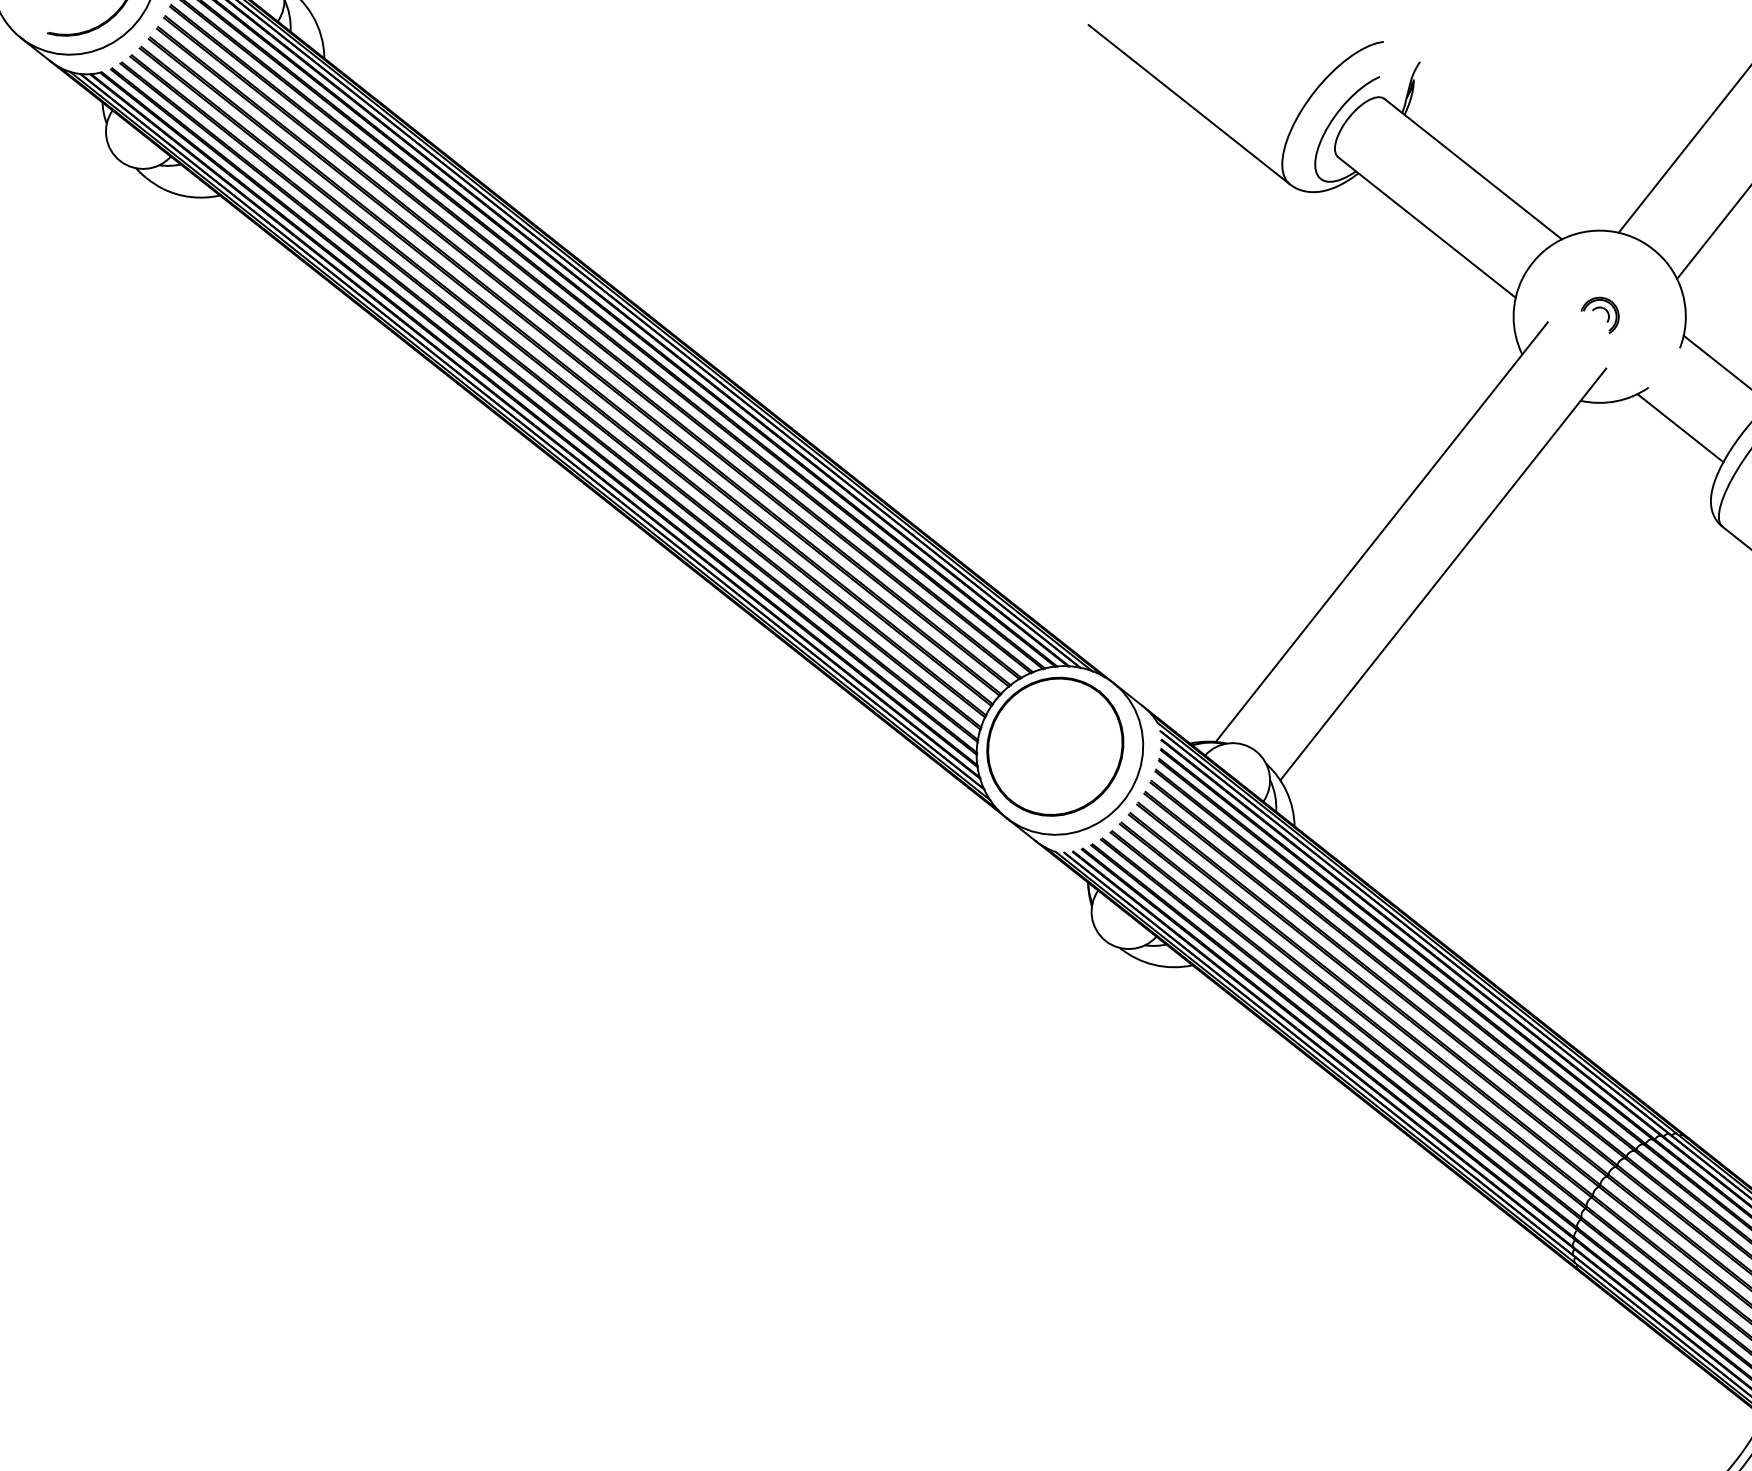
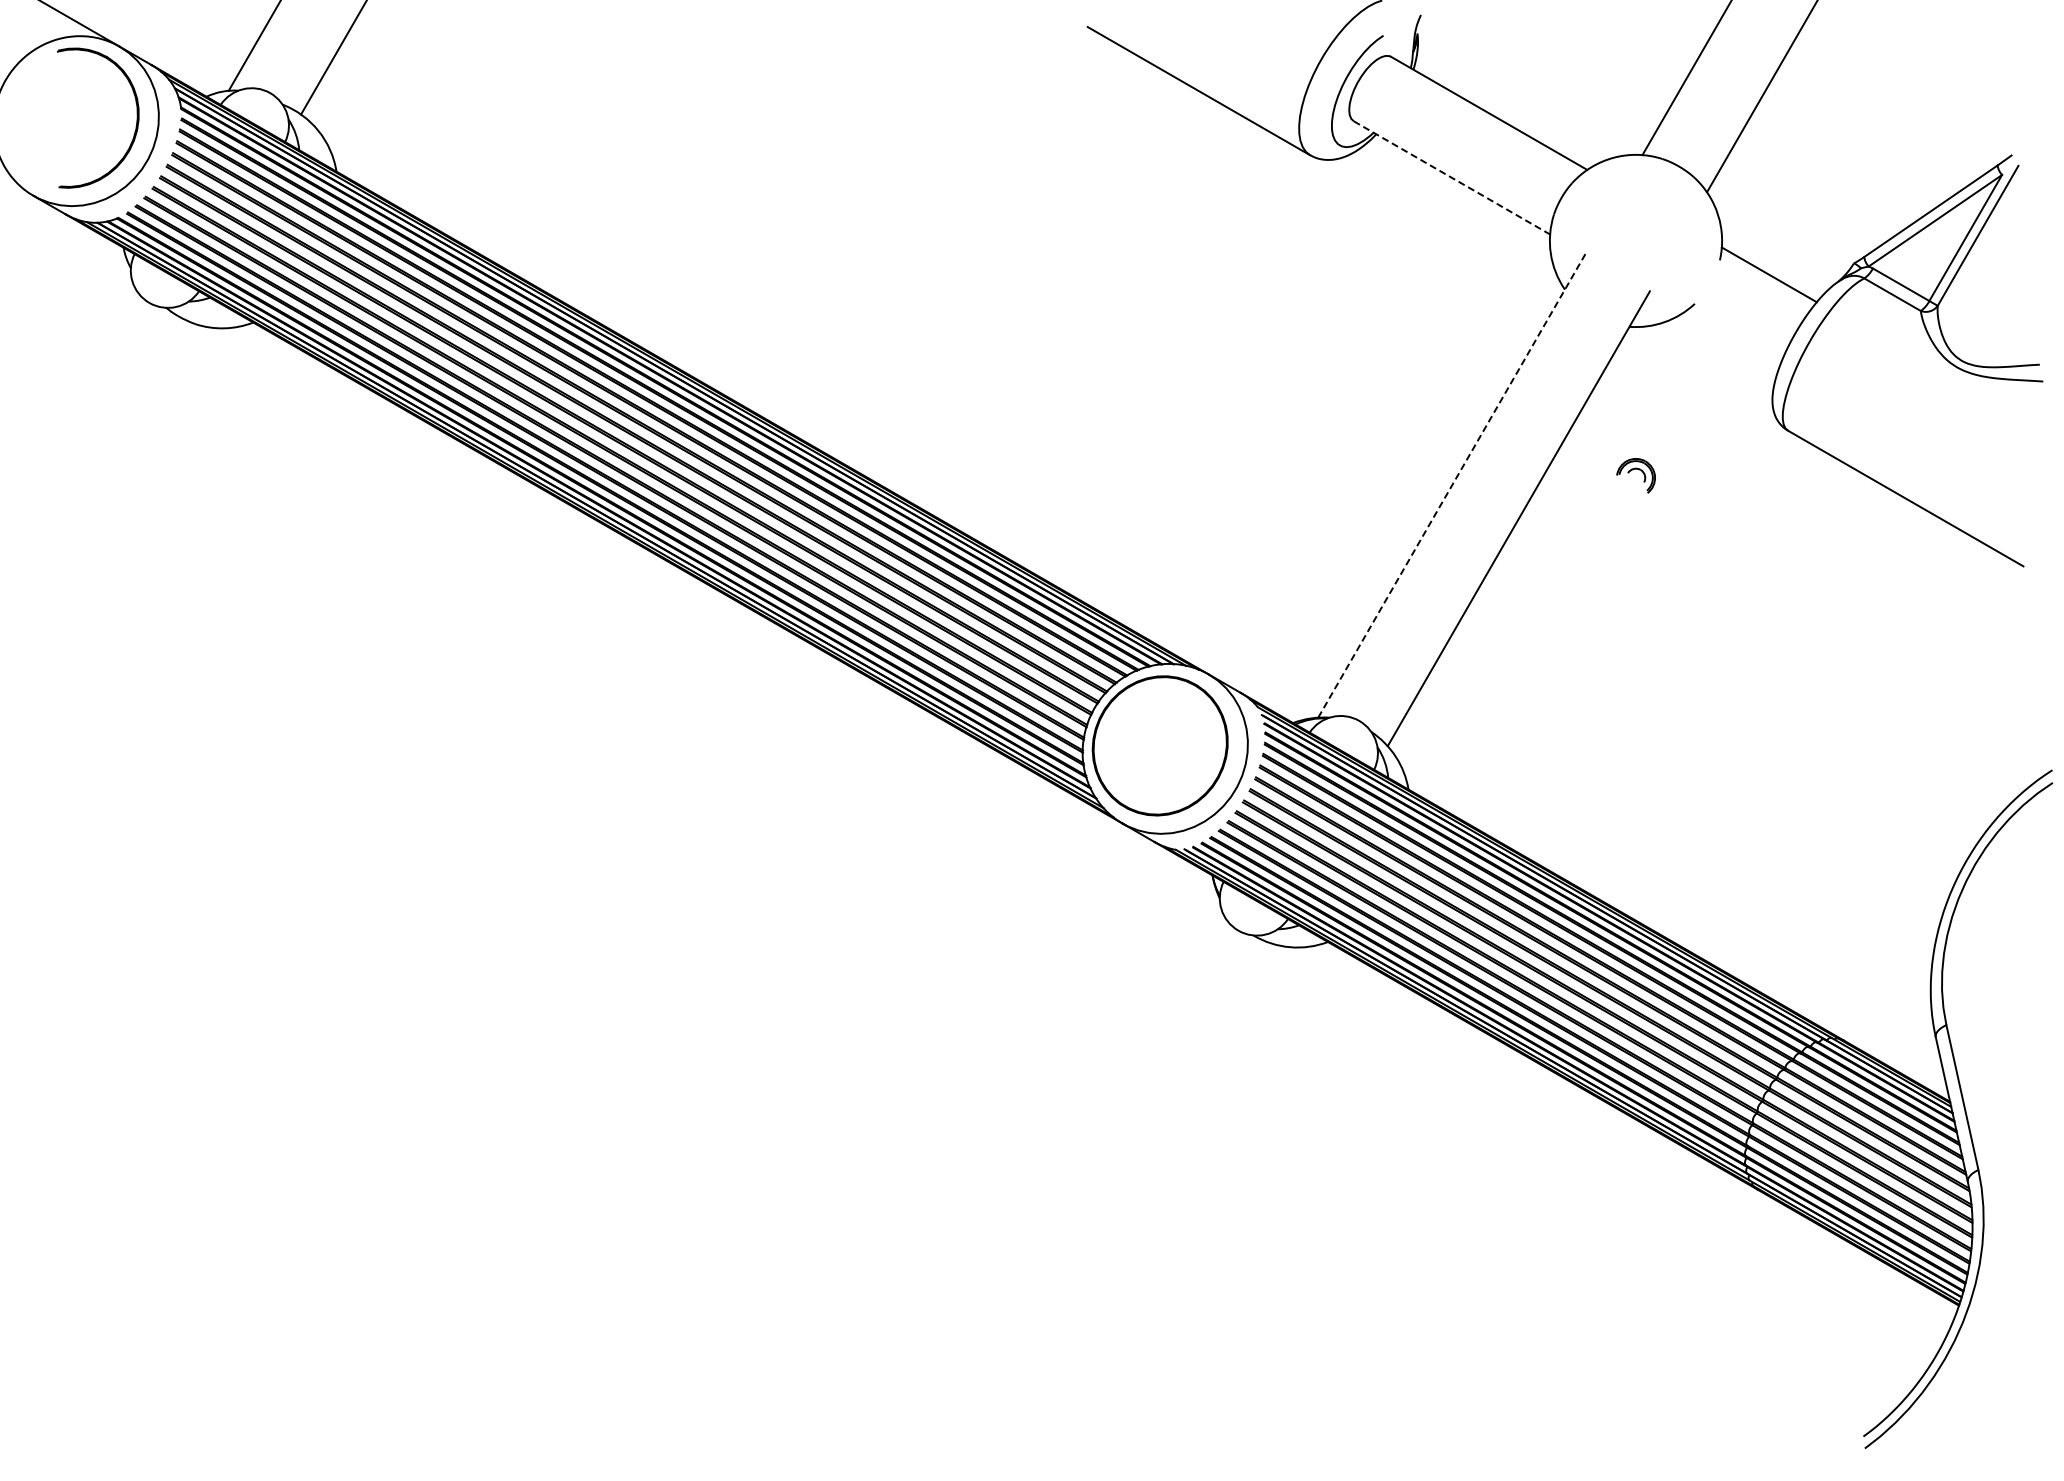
line: (1427, 228) -> (1452, 178), solid -> dashed
part: (1599, 314) -> (1635, 475), moved
line: (1679, 428) -> (1731, 339), removed
line: (1381, 531) -> (1451, 485), solid -> dashed

